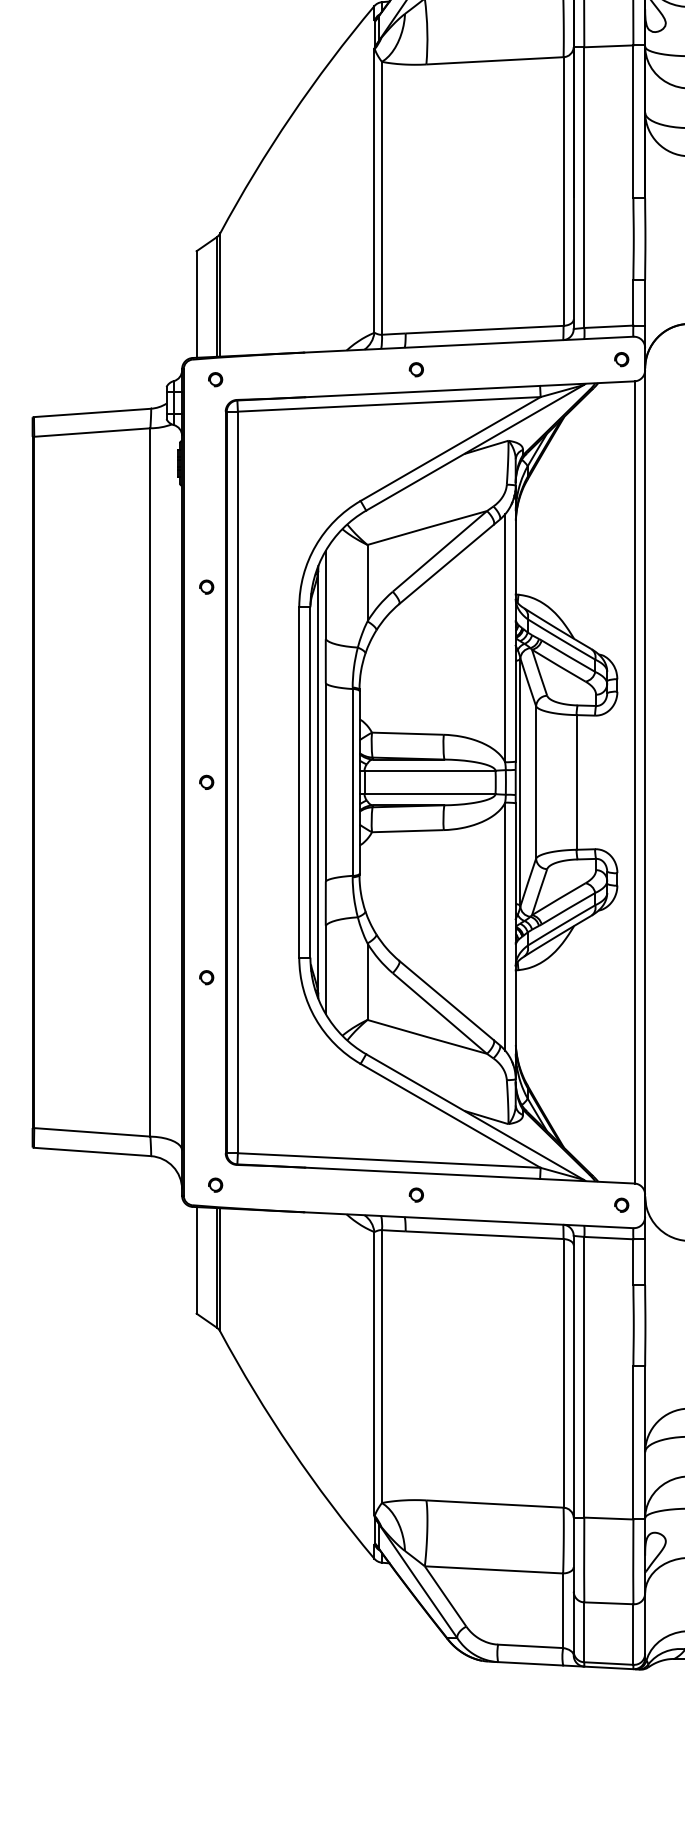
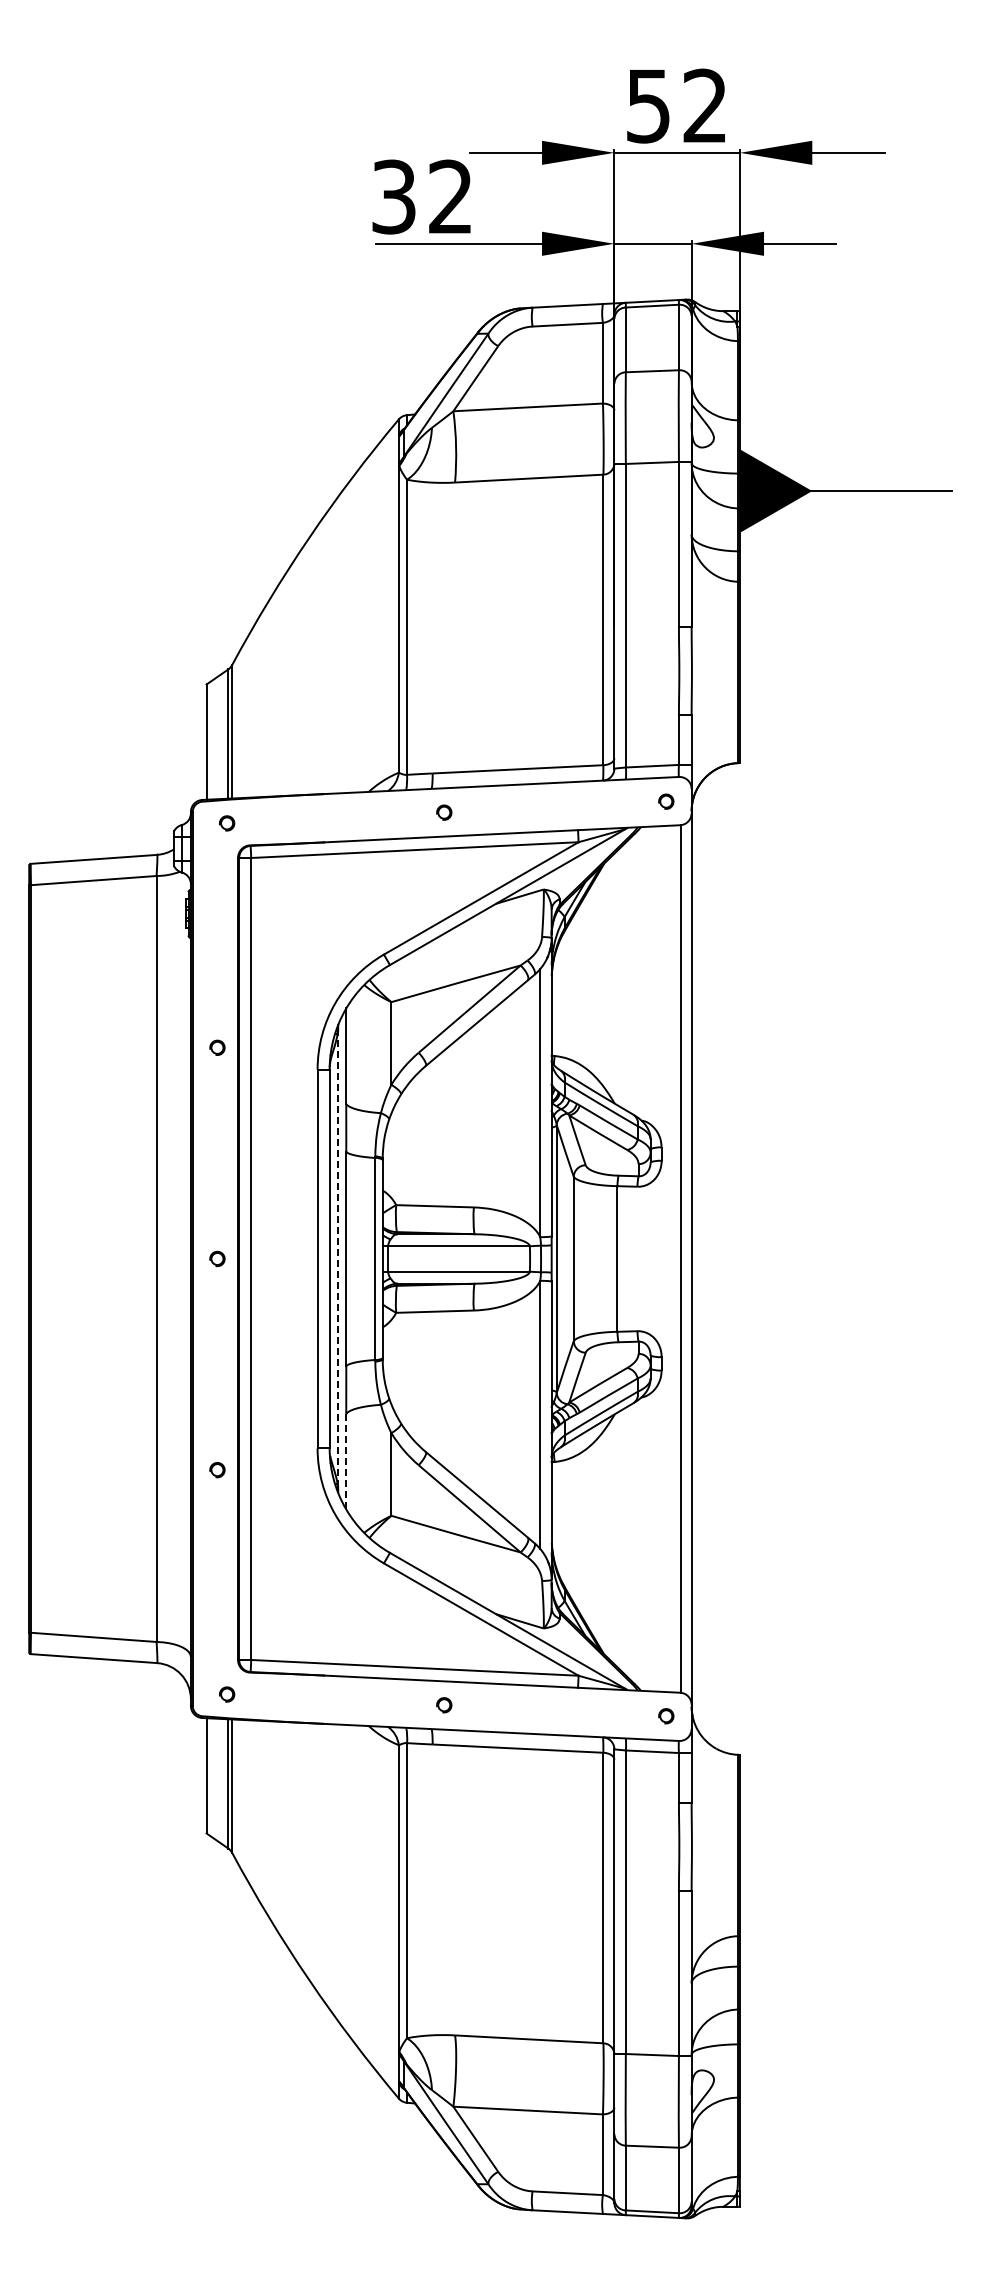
line: (318, 782) -> (338, 1258), solid -> dashed
line: (326, 969) -> (346, 1461), solid -> dashed

